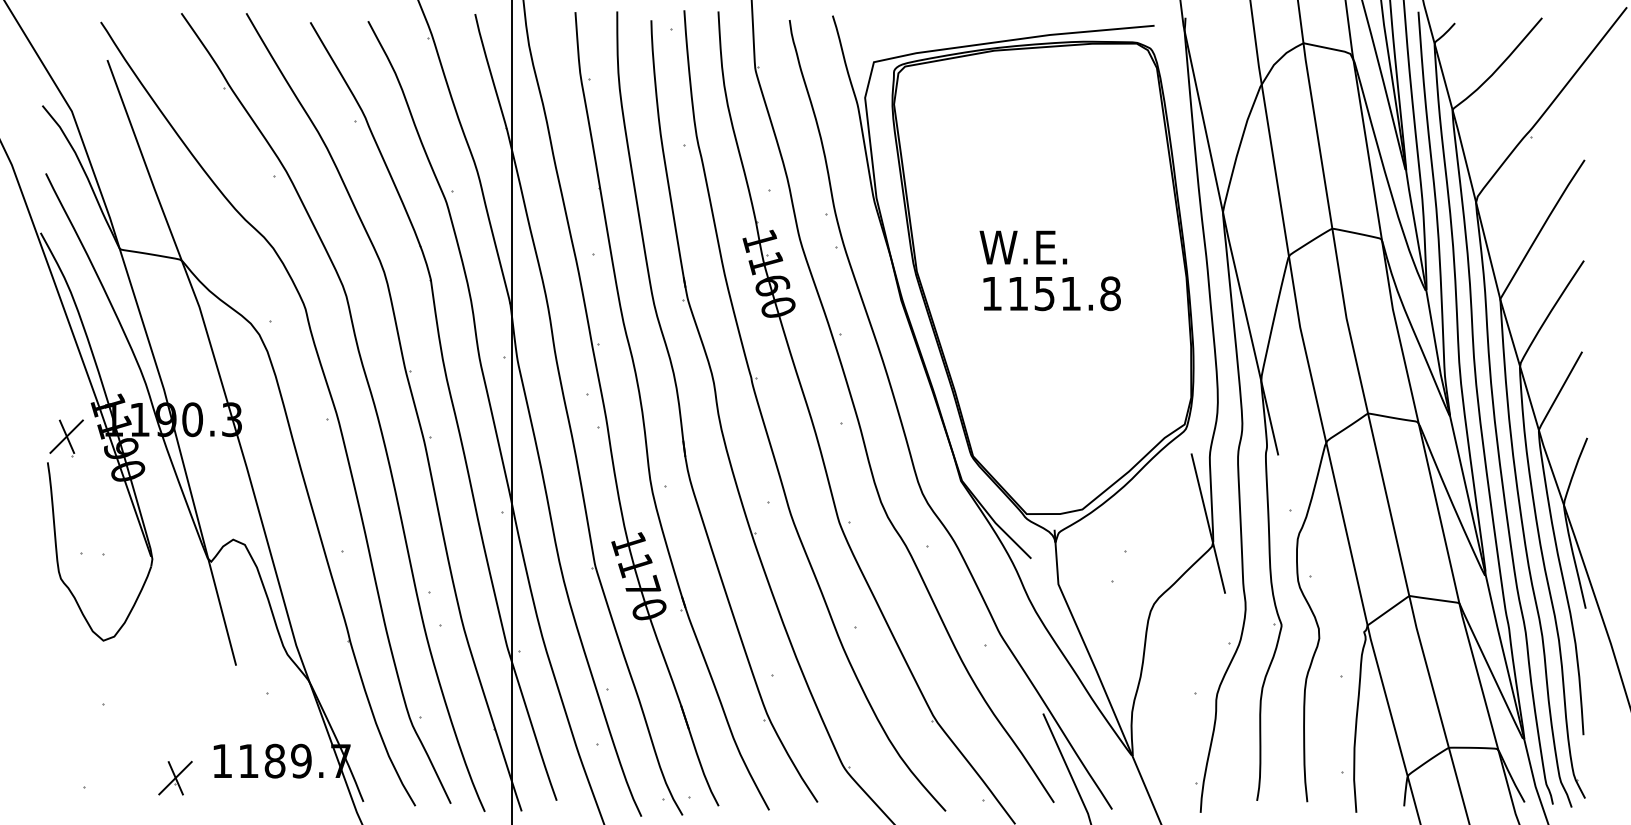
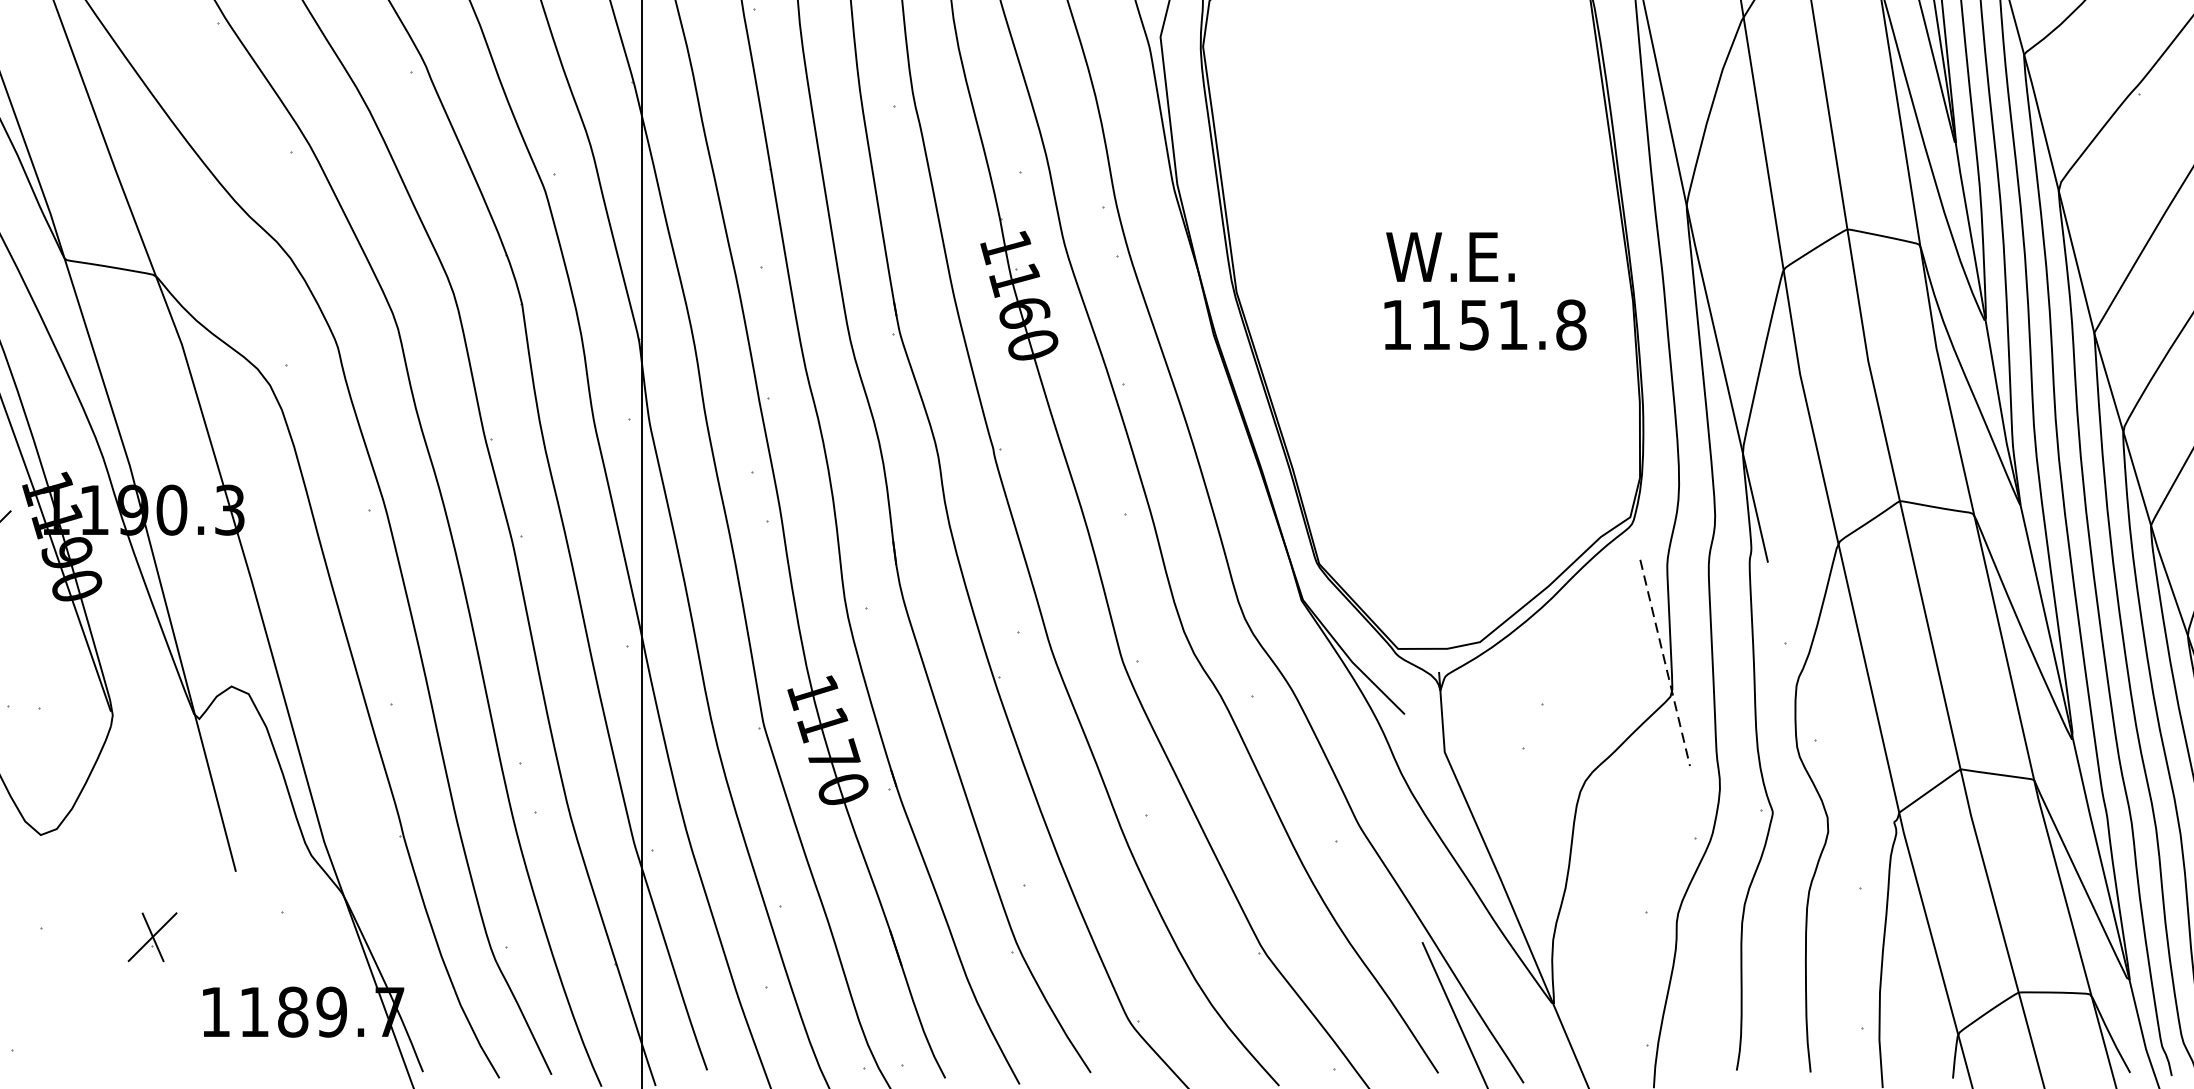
text: (1023, 247) -> (1450, 257), moved
text: (1051, 293) -> (1484, 324), moved
line: (1208, 524) -> (1665, 664), solid -> dashed
part: (175, 777) -> (152, 936), moved

